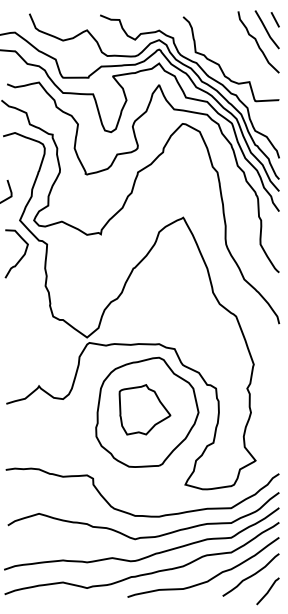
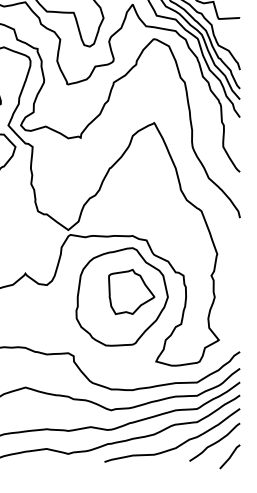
part: (144, 409) -> (131, 291), moved

